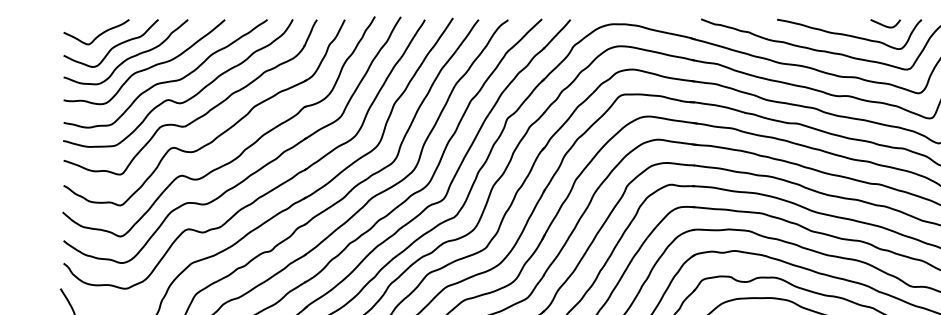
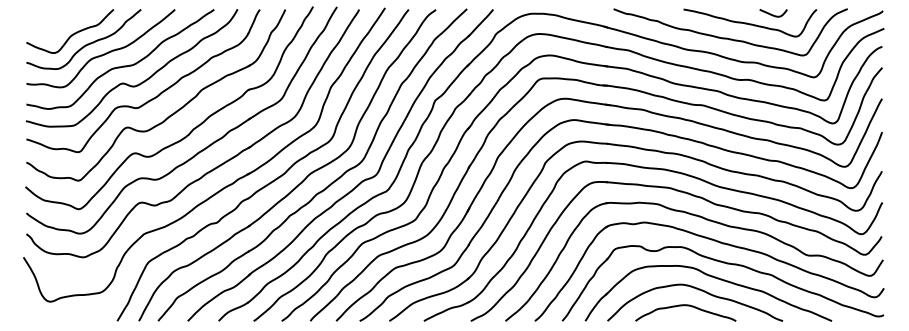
curve: (885, 25) -> (773, 14), moved
curve: (98, 34) -> (58, 23), removed

